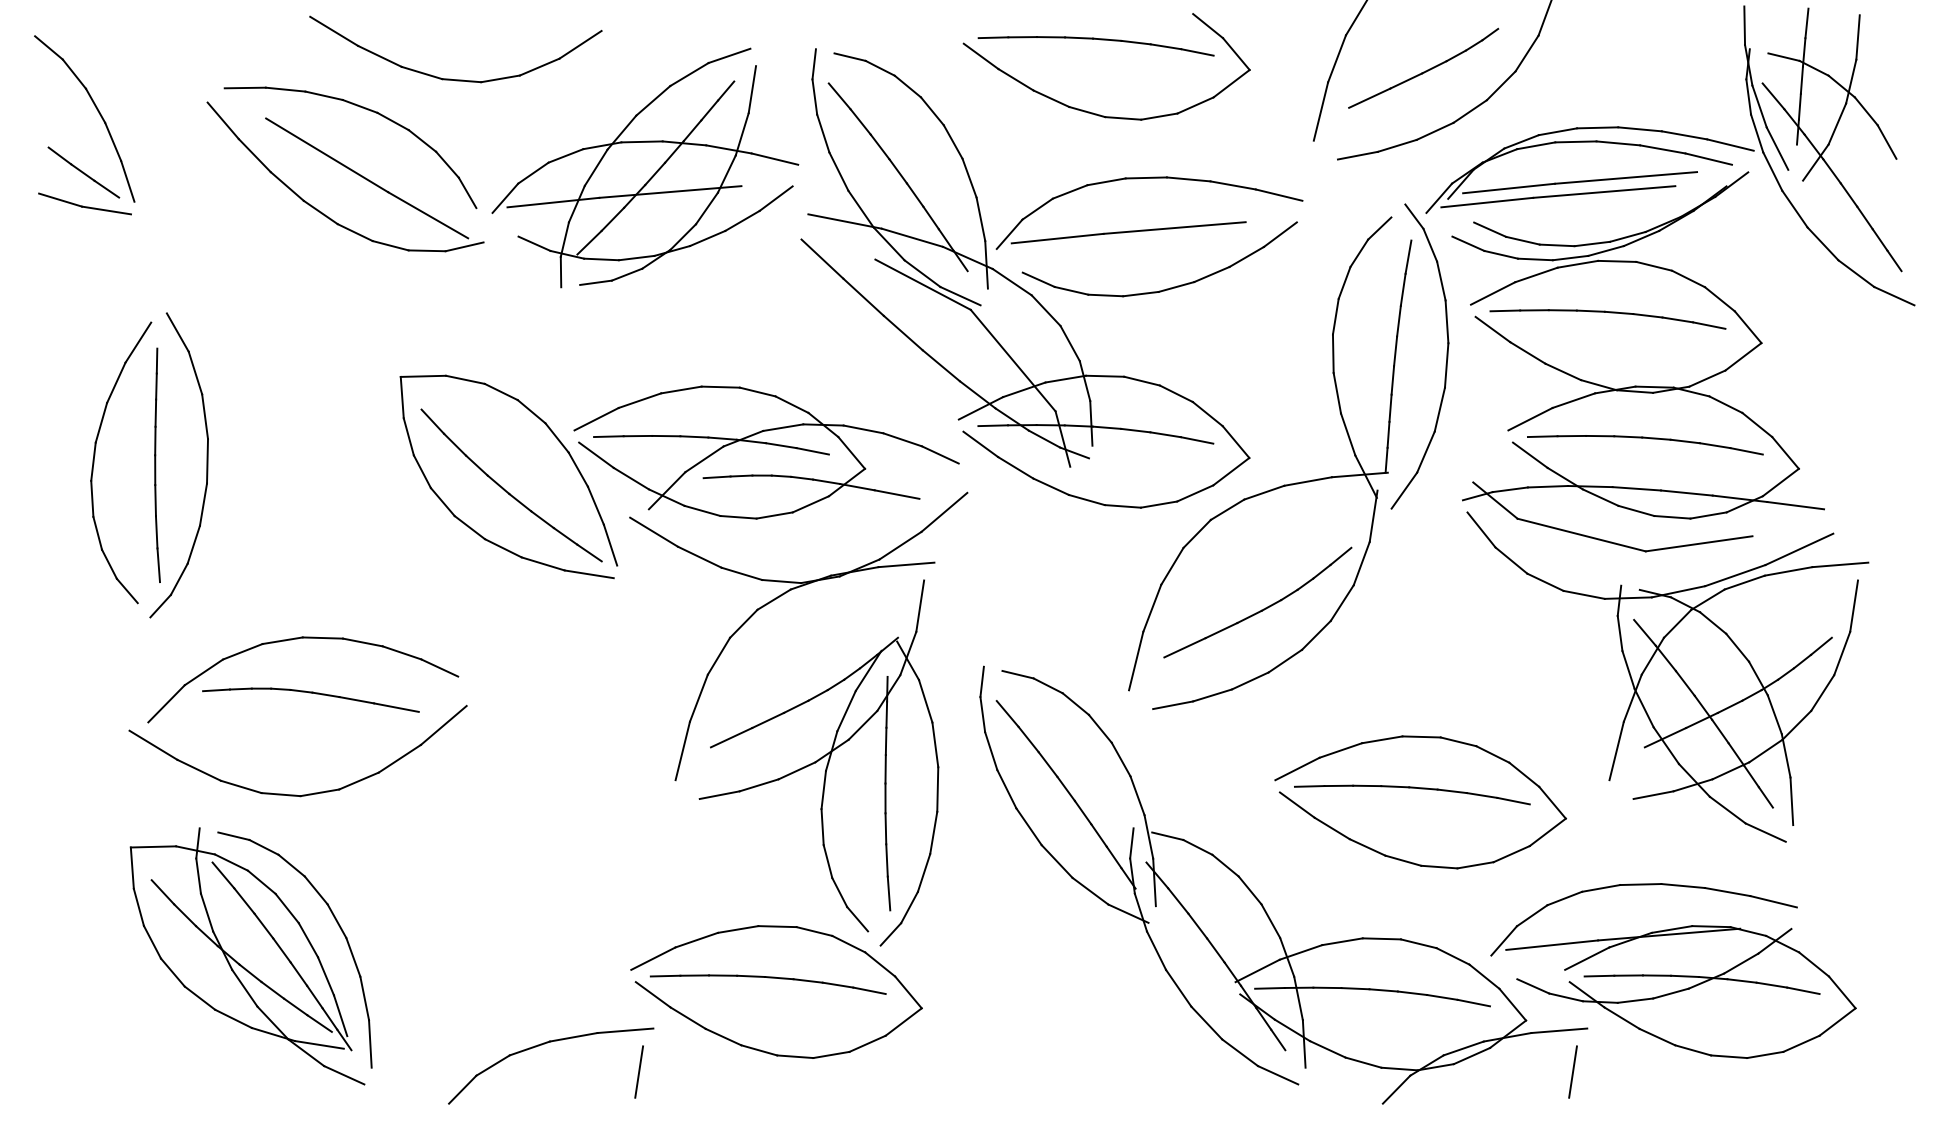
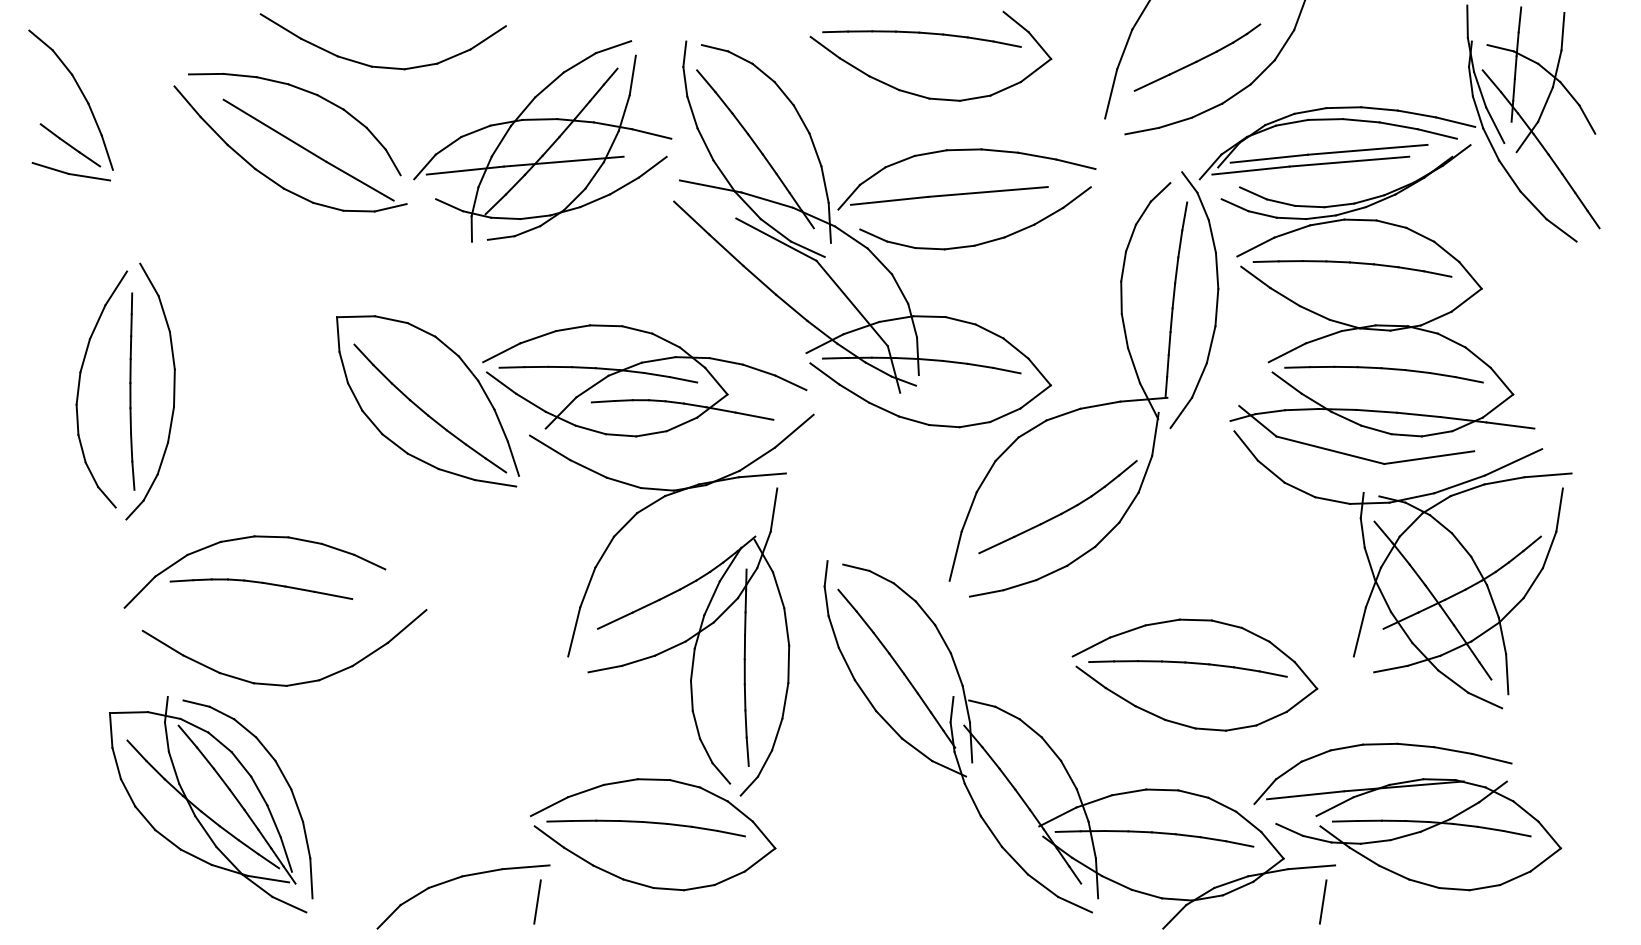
line: (1894, 295) -> (1593, 248), removed
part: (297, 794) -> (284, 684), moved

